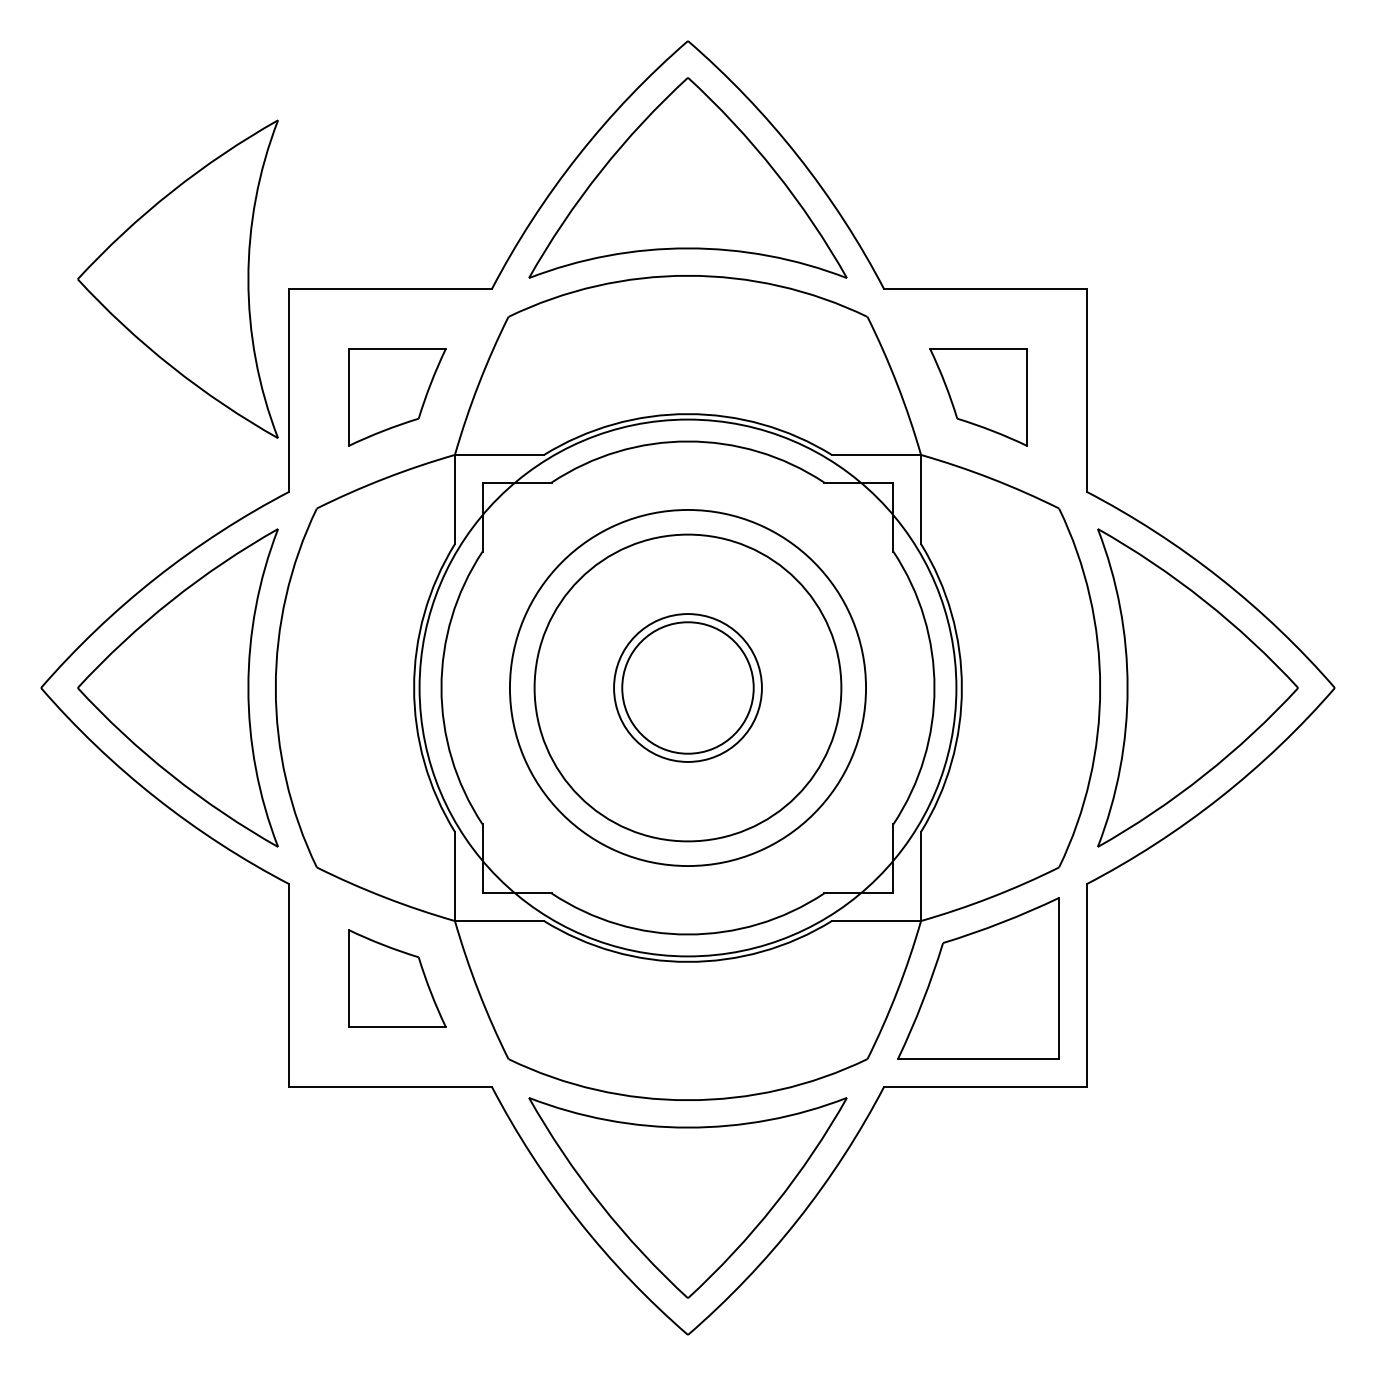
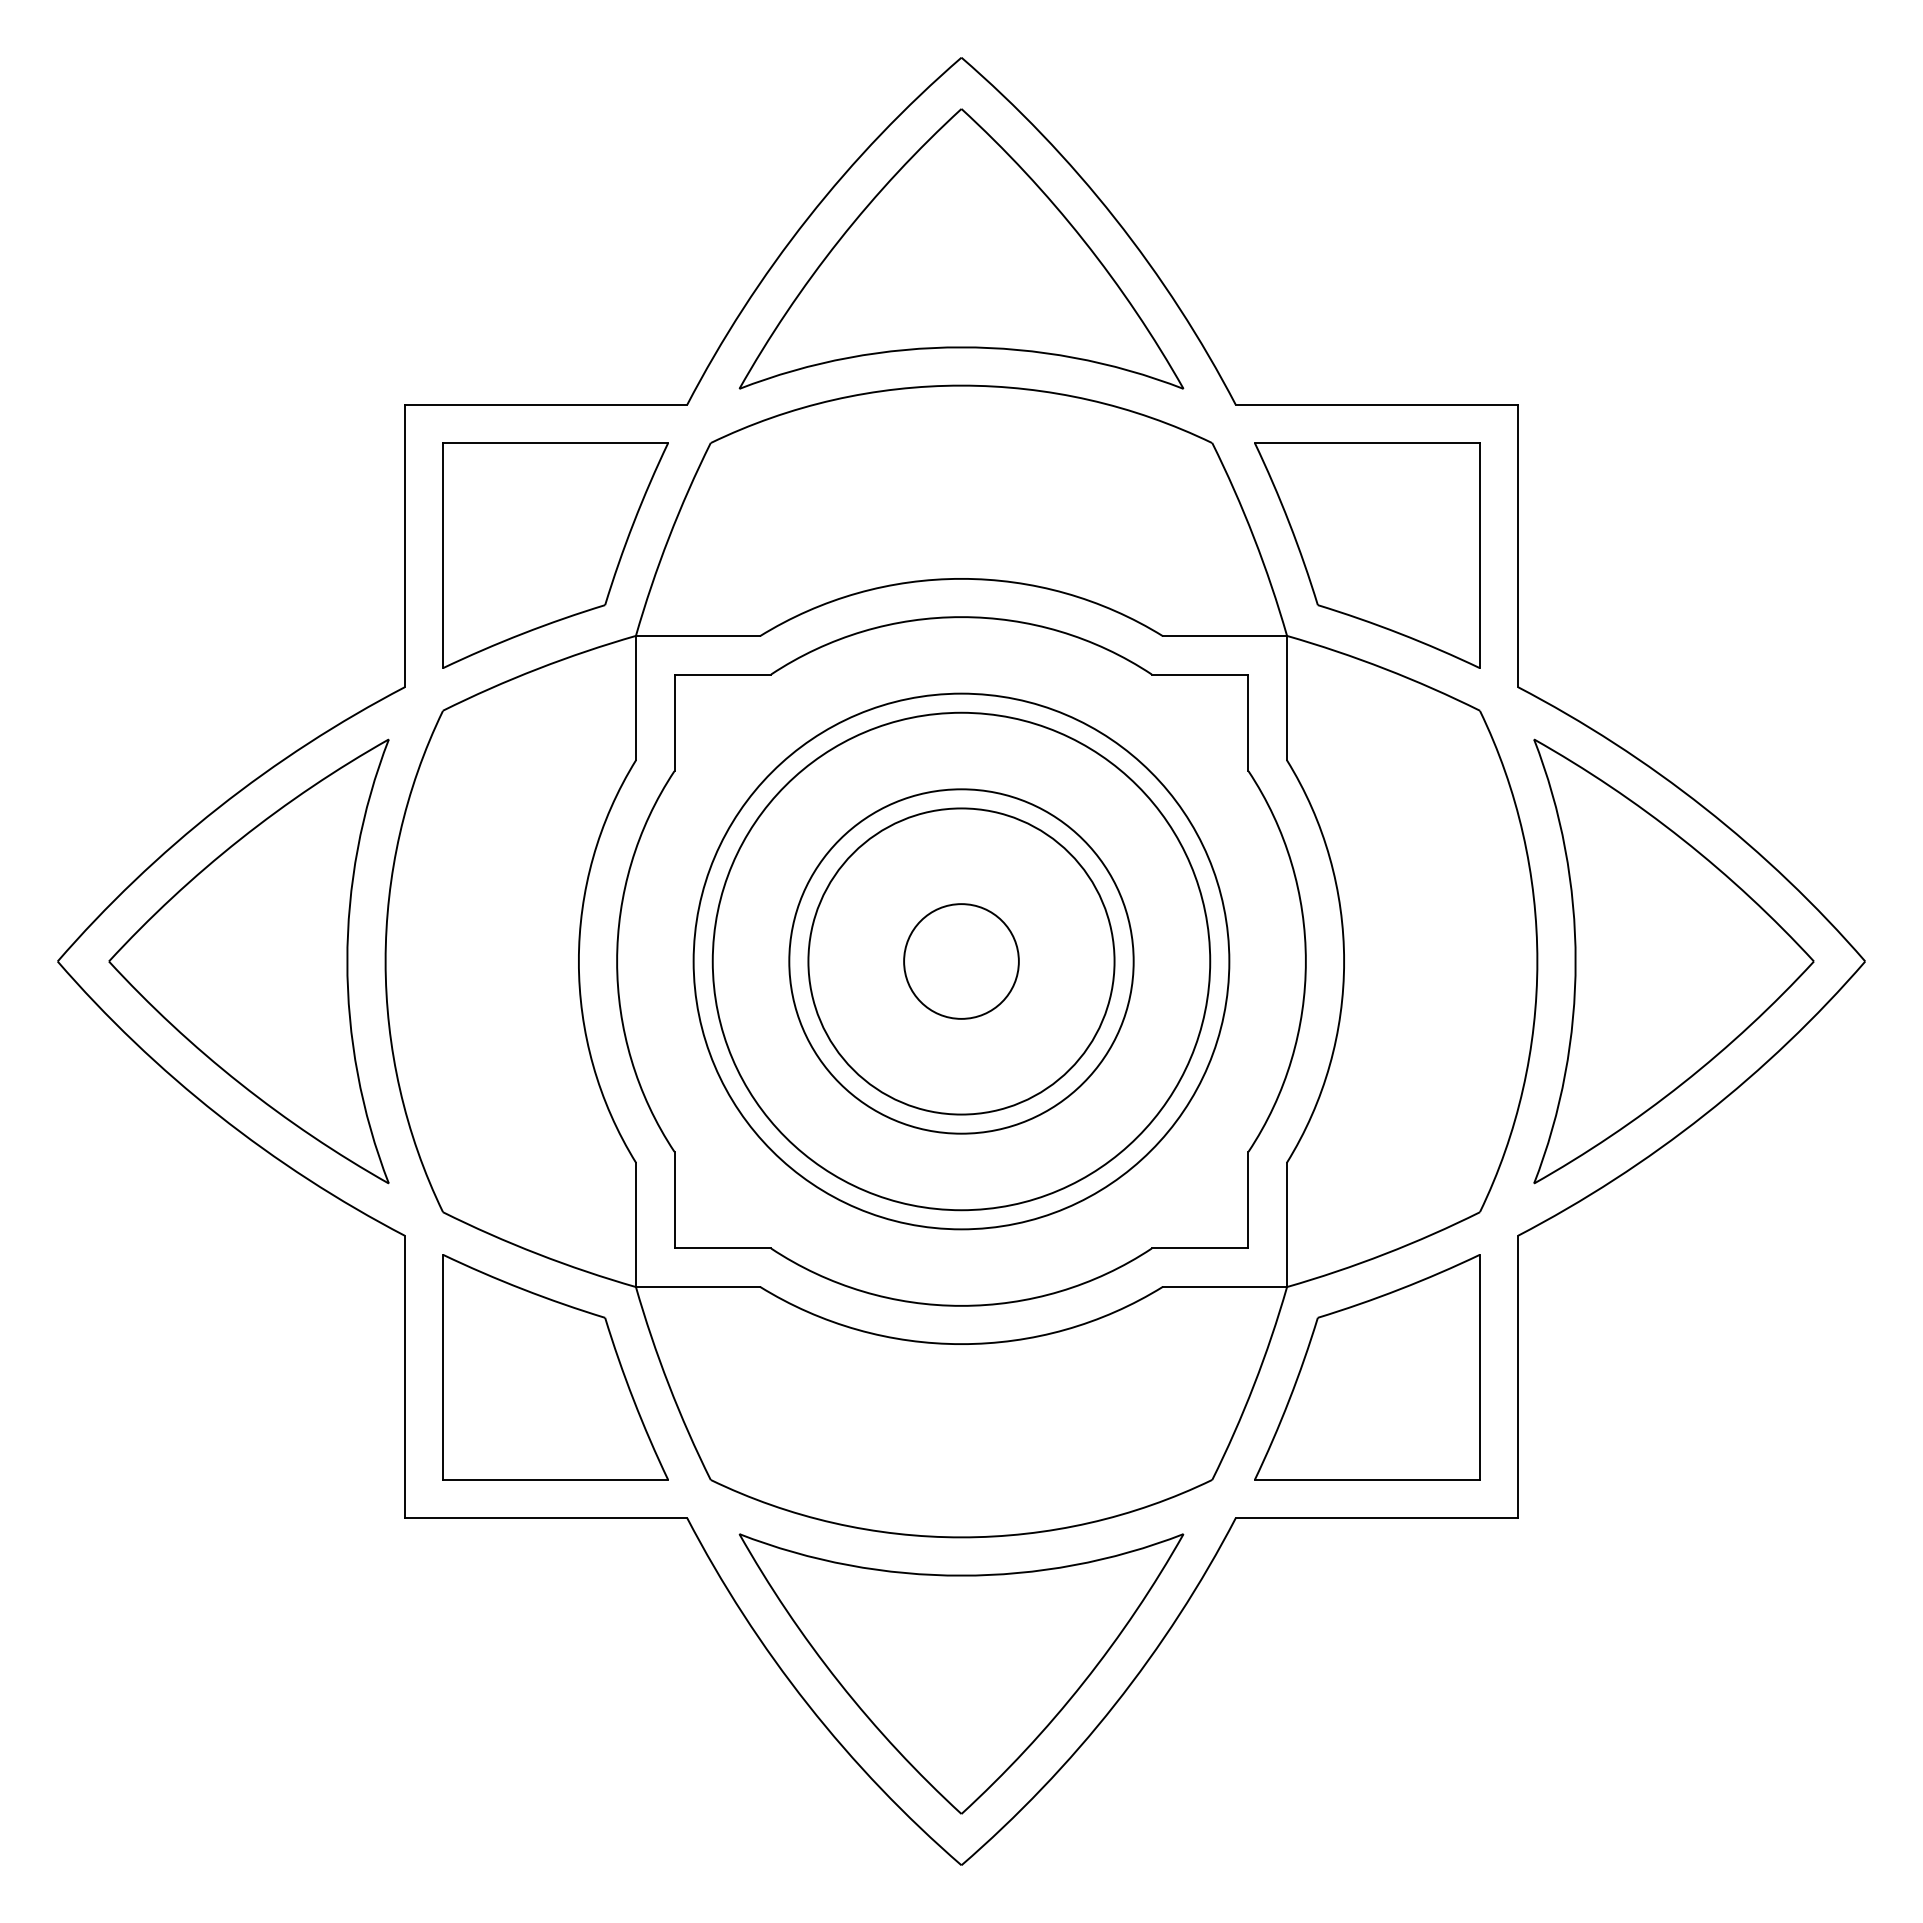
part: (177, 279) -> (248, 390), removed
part: (397, 397) -> (555, 555), size x1.67
part: (978, 397) -> (1367, 555), size x1.67
circle: (688, 688) -> (961, 961), size x0.62
circle: (688, 688) -> (961, 961), size x0.71
circle: (688, 688) -> (961, 961), size x0.71
circle: (688, 688) -> (961, 961), size x1.67
part: (397, 978) -> (555, 1367), size x1.67

